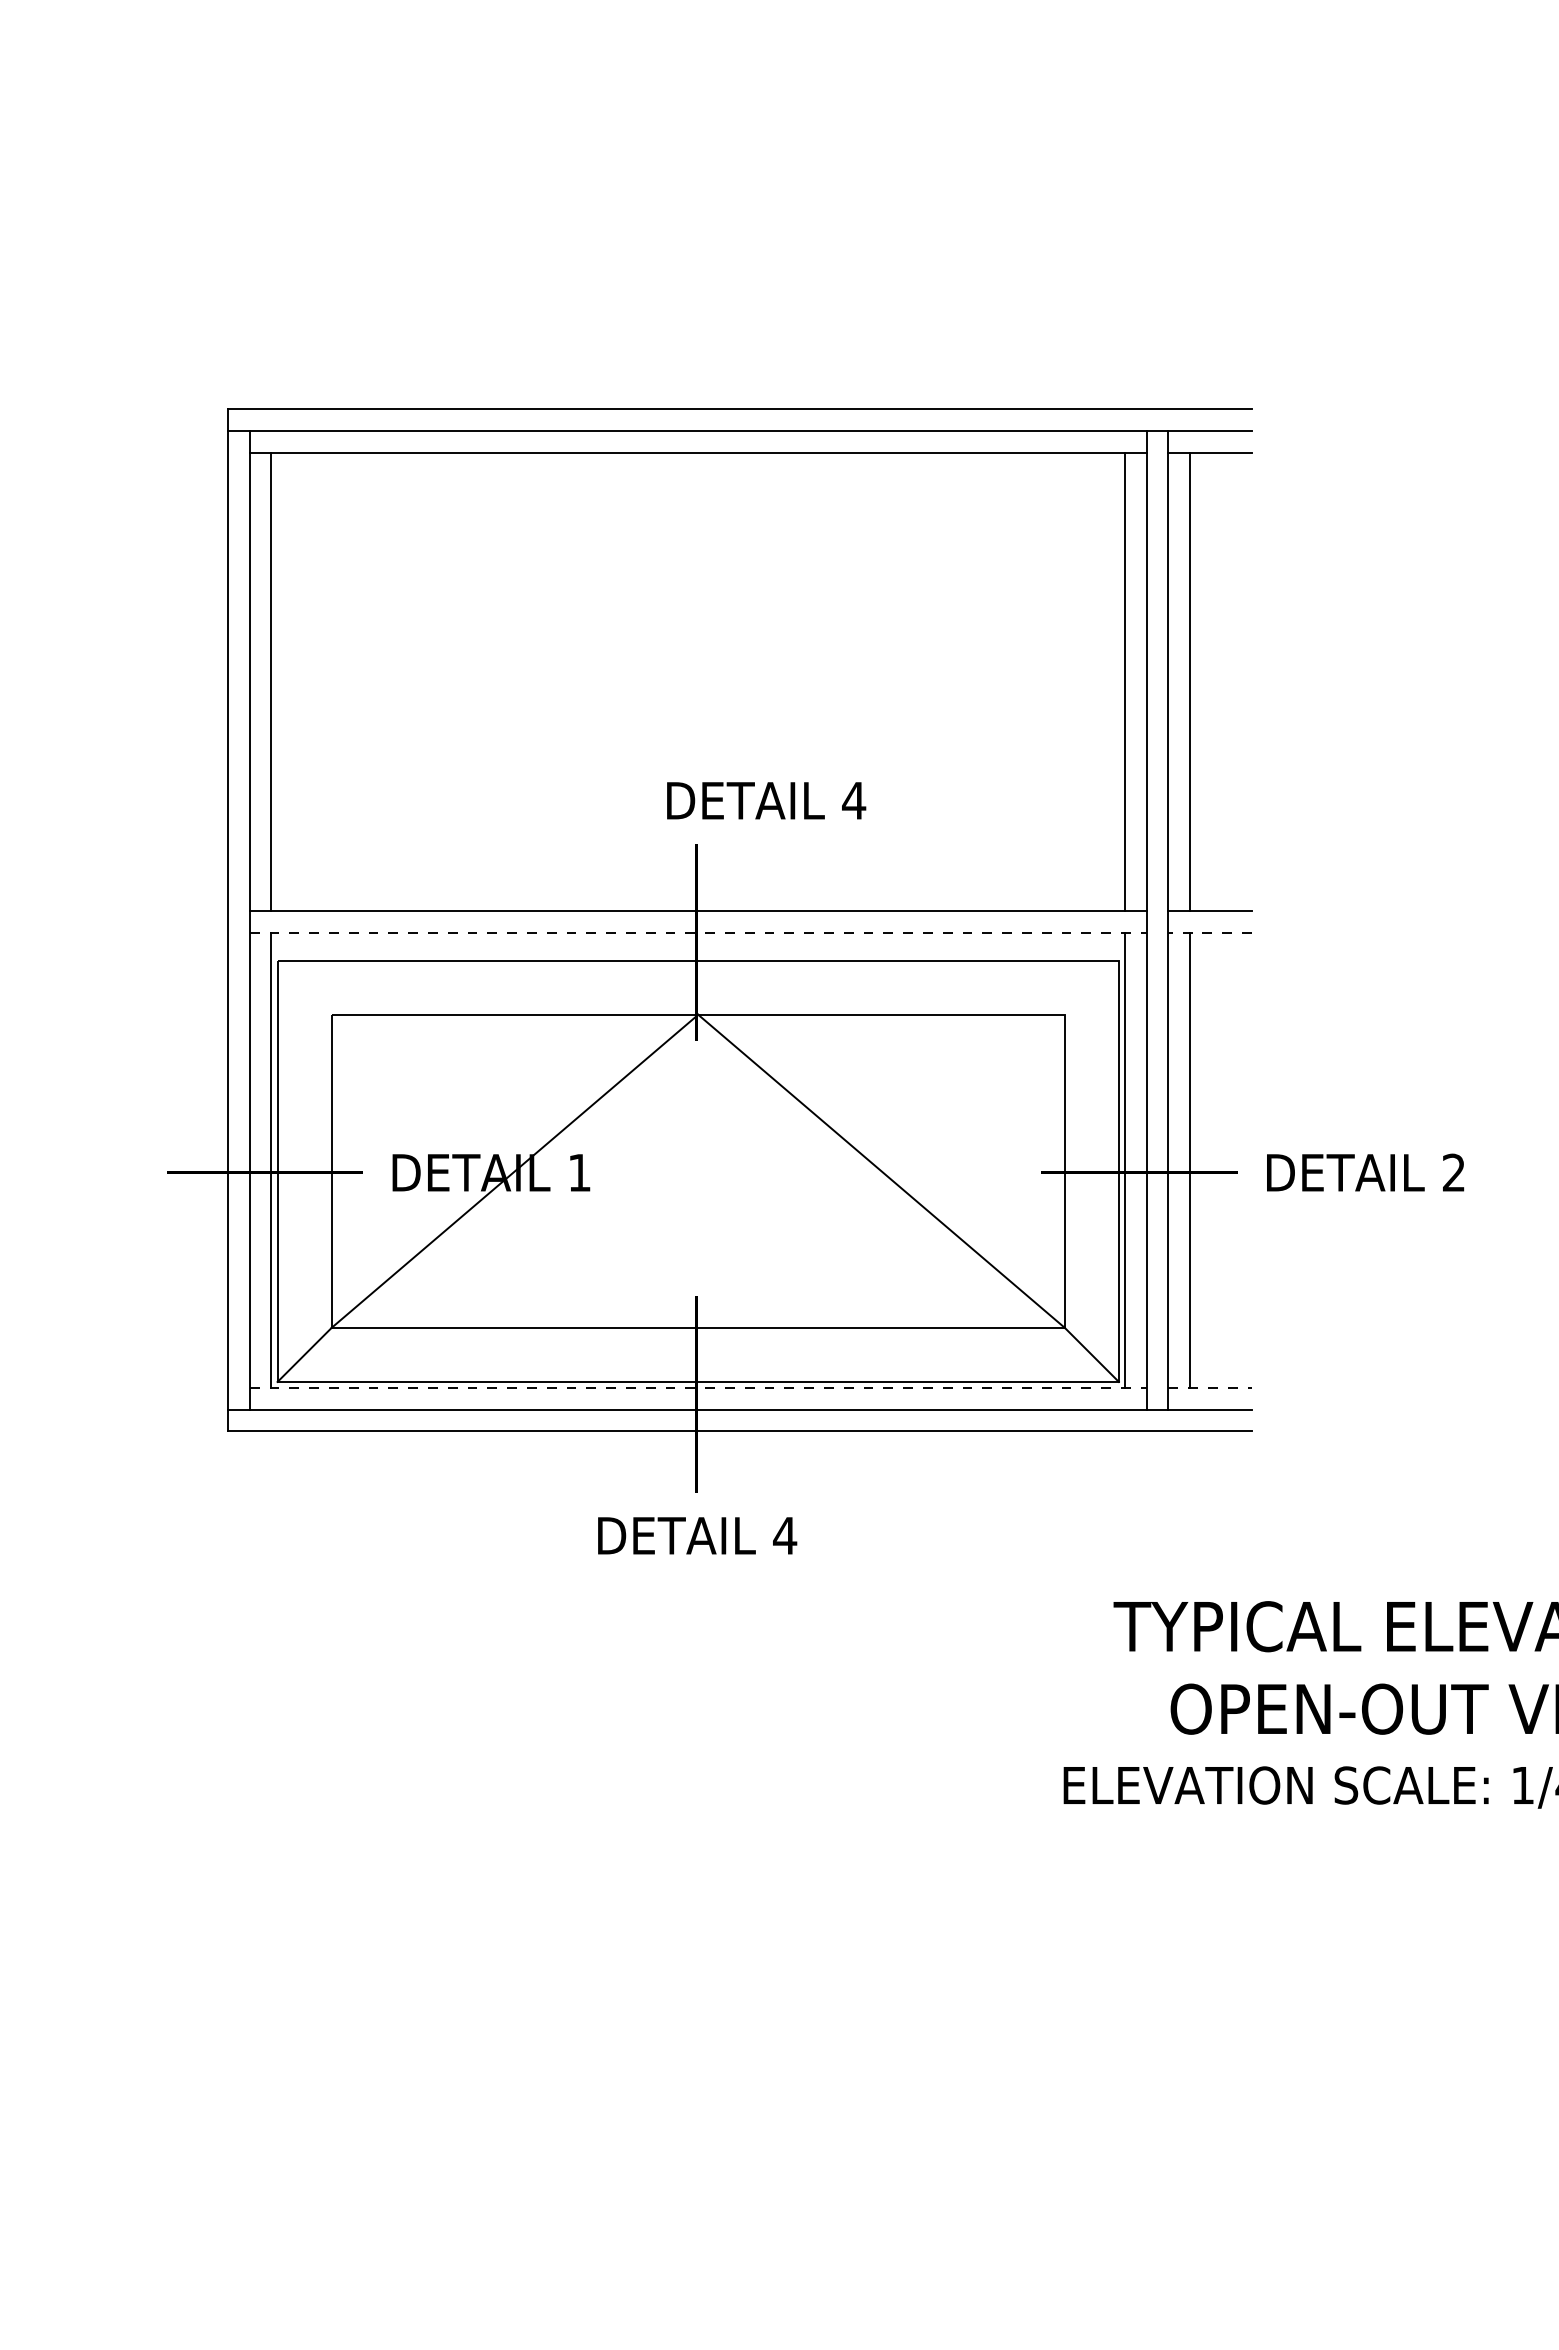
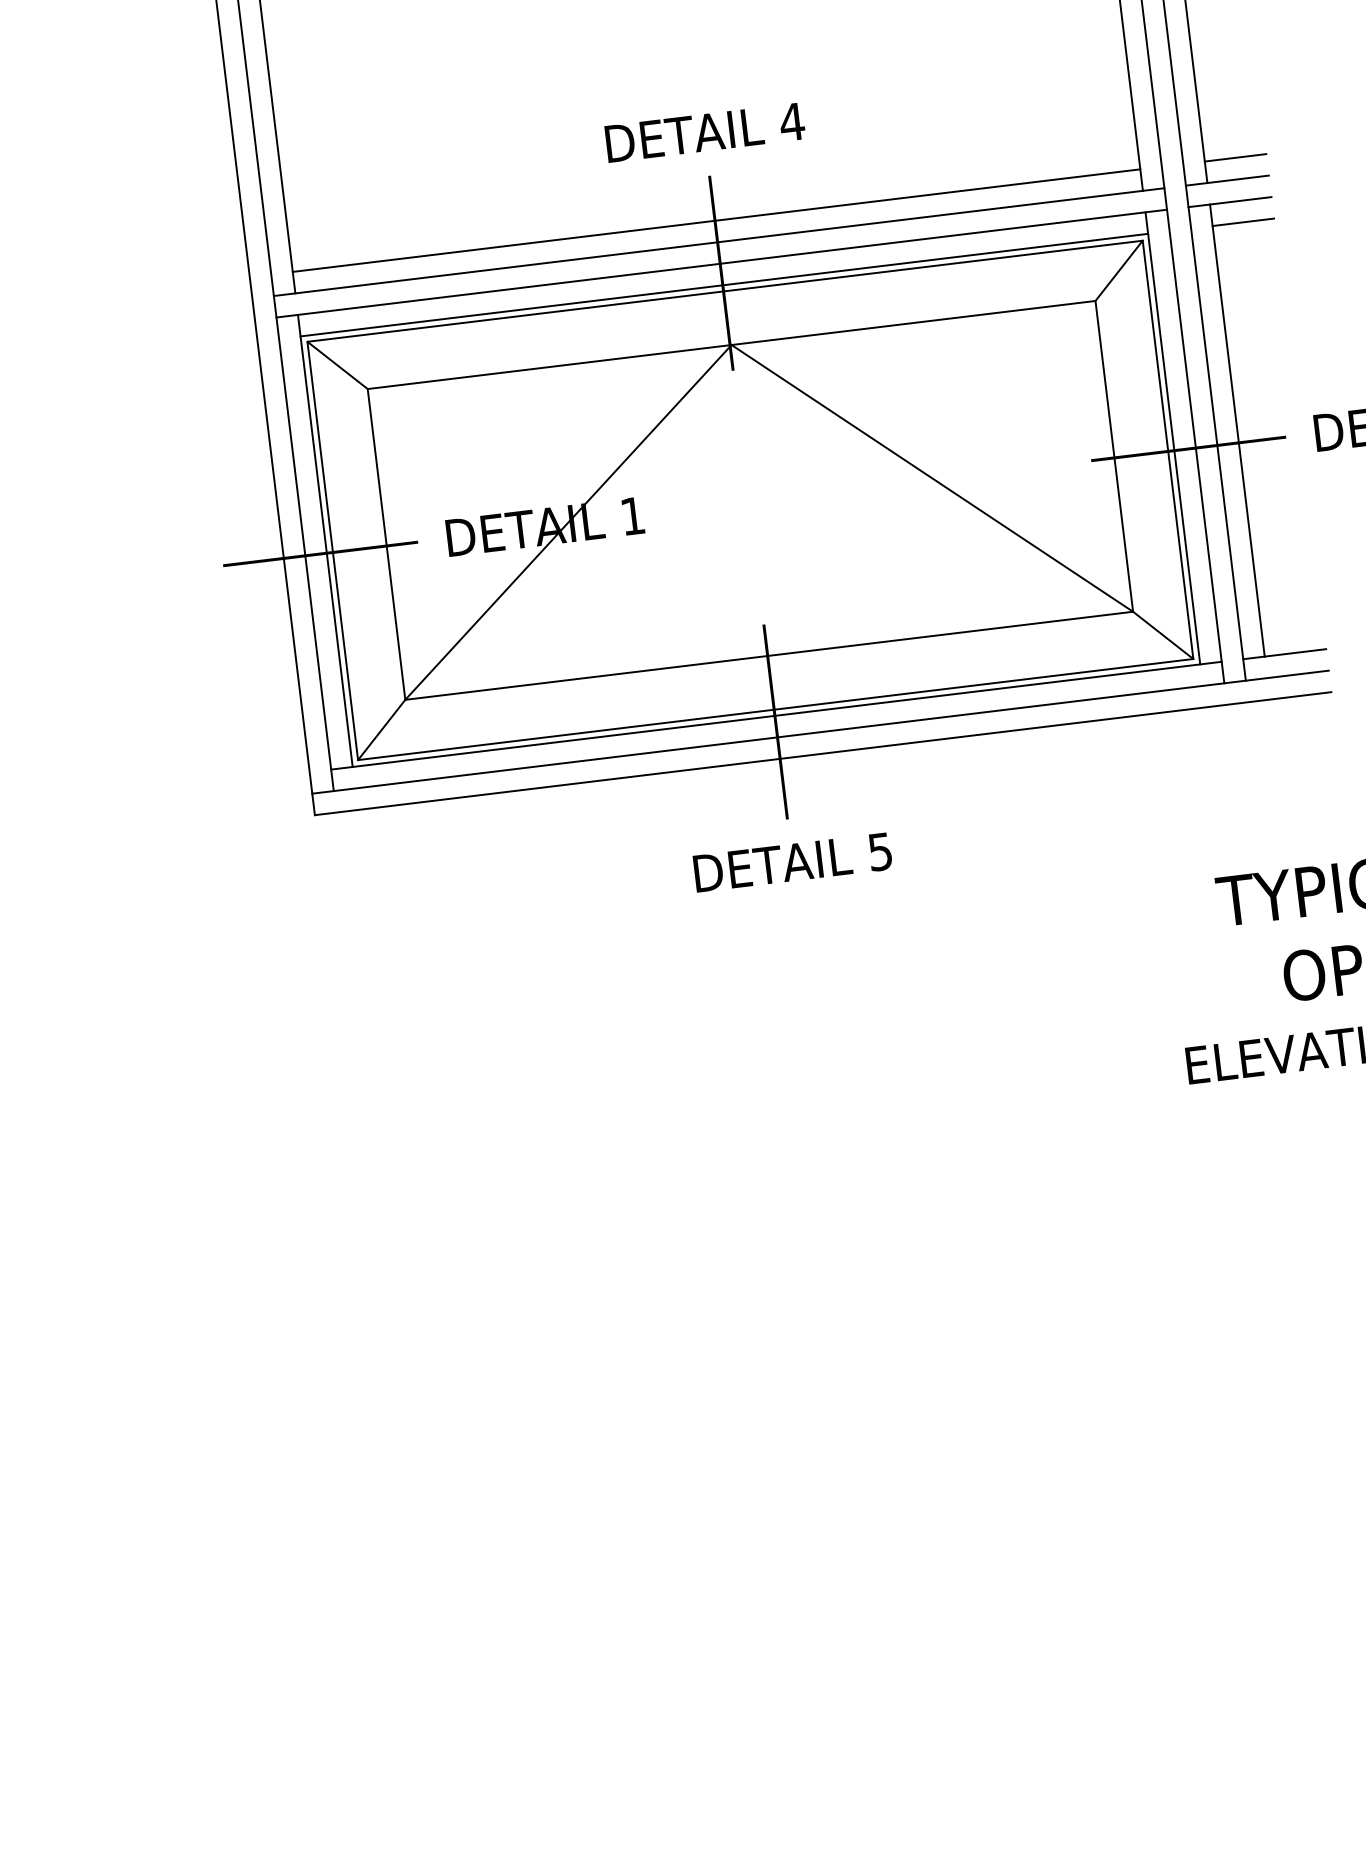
text: (766, 800) -> (705, 132), moved
line: (698, 889) -> (716, 220), added
line: (1220, 889) -> (1235, 157), added
line: (698, 932) -> (721, 263), dashed -> solid
line: (1210, 932) -> (1230, 201), dashed -> solid
line: (698, 954) -> (724, 285), added
line: (1220, 954) -> (1242, 222), added
line: (304, 987) -> (337, 365), added
line: (1091, 987) -> (1118, 270), added
line: (698, 1388) -> (776, 716), dashed -> solid
line: (1210, 1388) -> (1285, 654), dashed -> solid
text: (785, 1536) -> (880, 852), 4 -> 5

